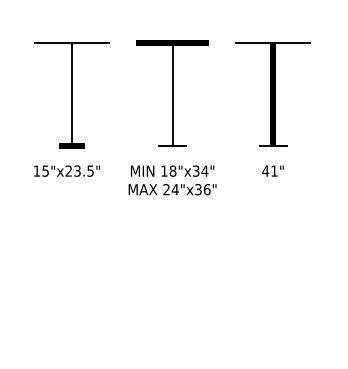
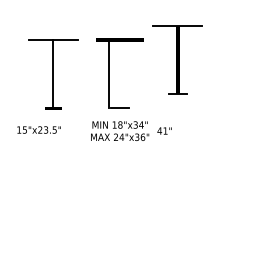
part: (272, 93) -> (177, 59), moved
line: (173, 94) -> (109, 74), moved
text: (66, 170) -> (38, 129), moved
text: (272, 170) -> (164, 130), moved

